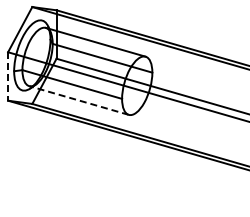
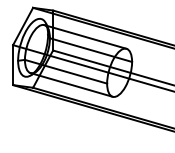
line: (8, 76) -> (13, 65), dashed -> solid
line: (79, 100) -> (72, 84), dashed -> solid

